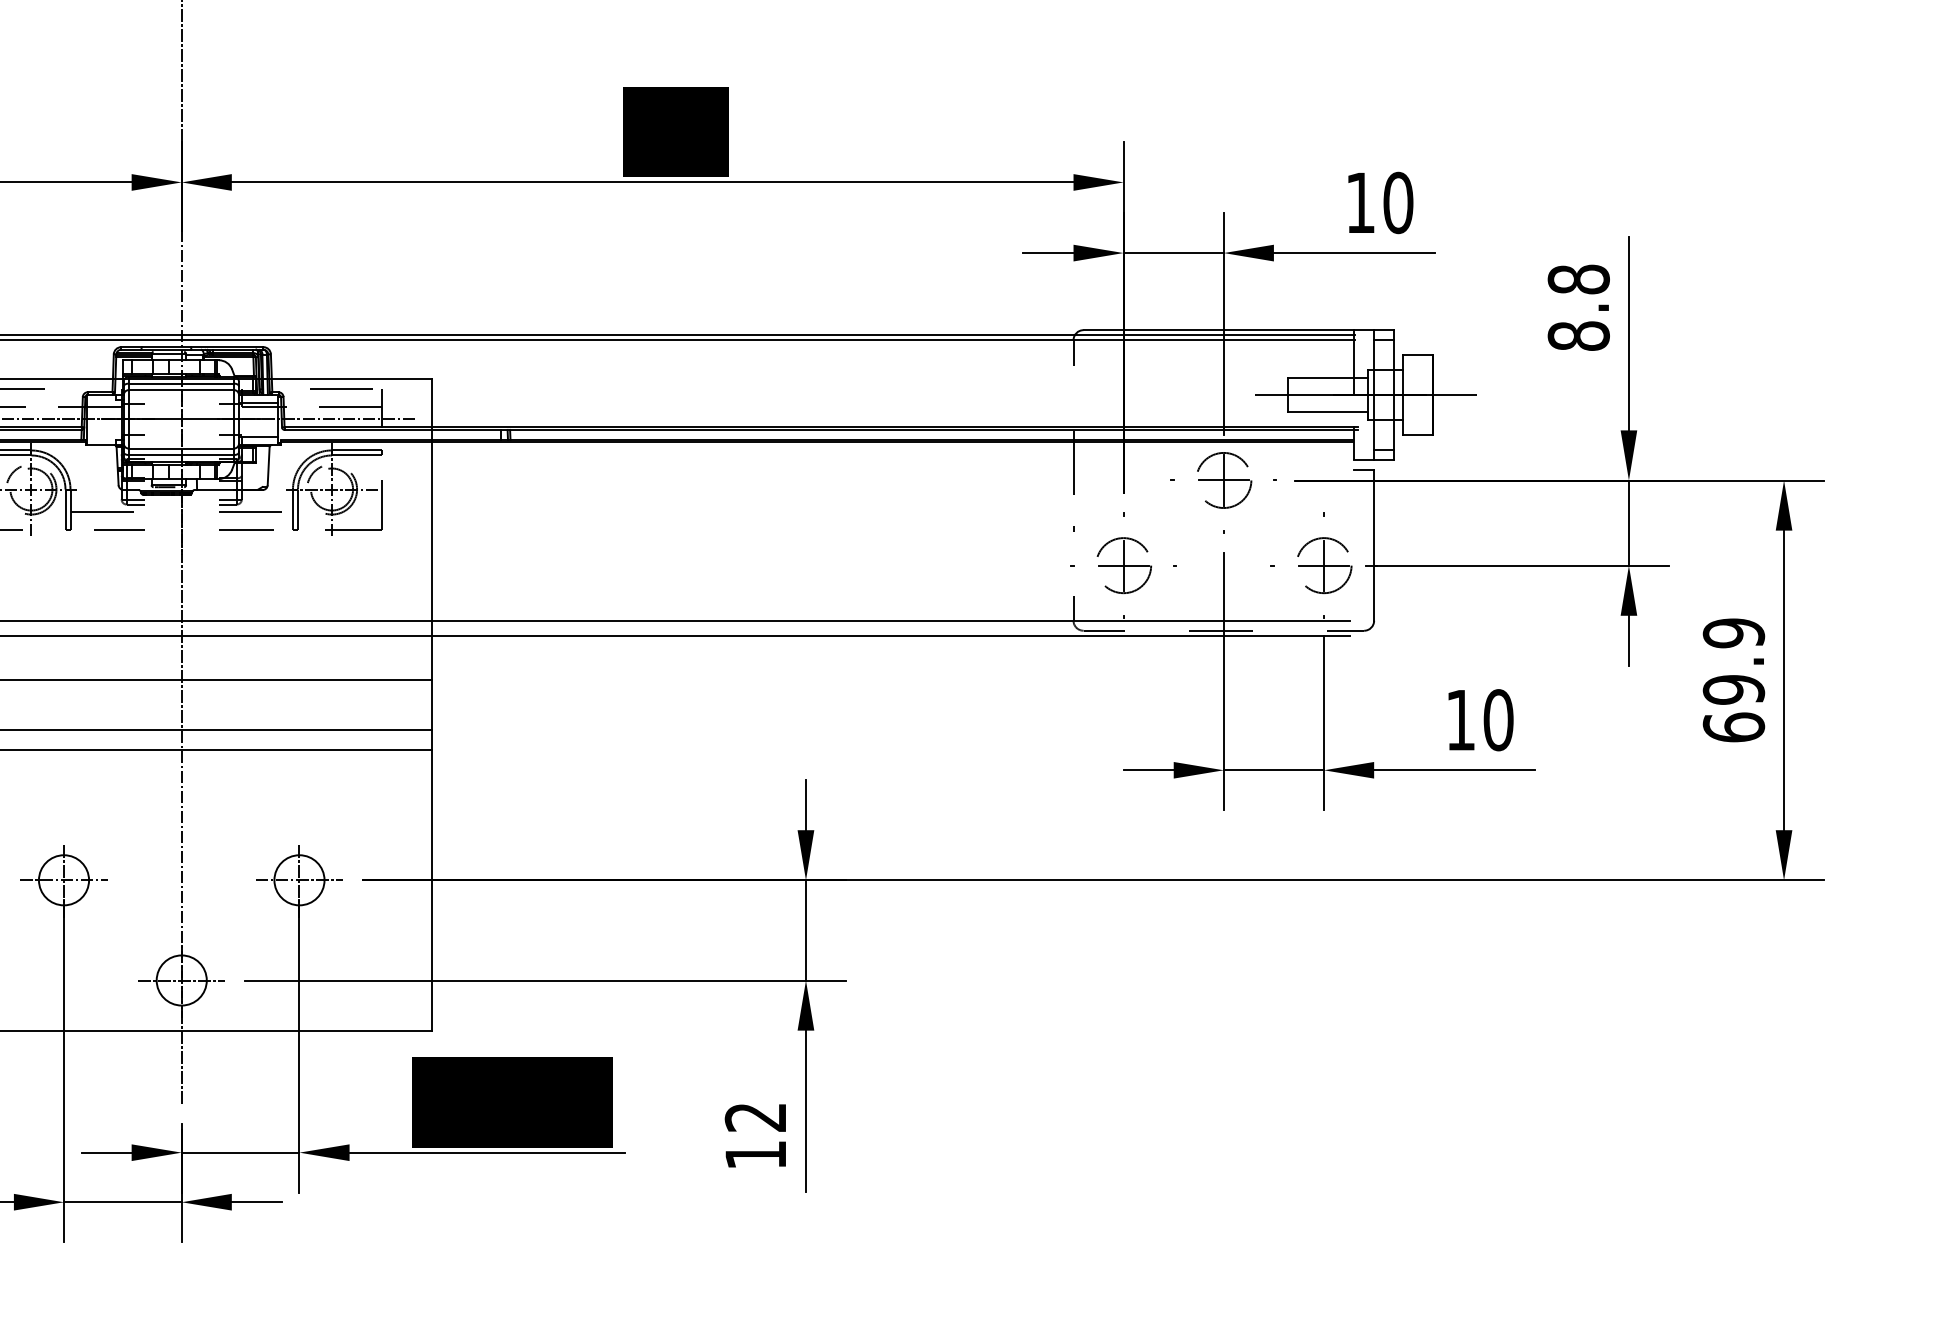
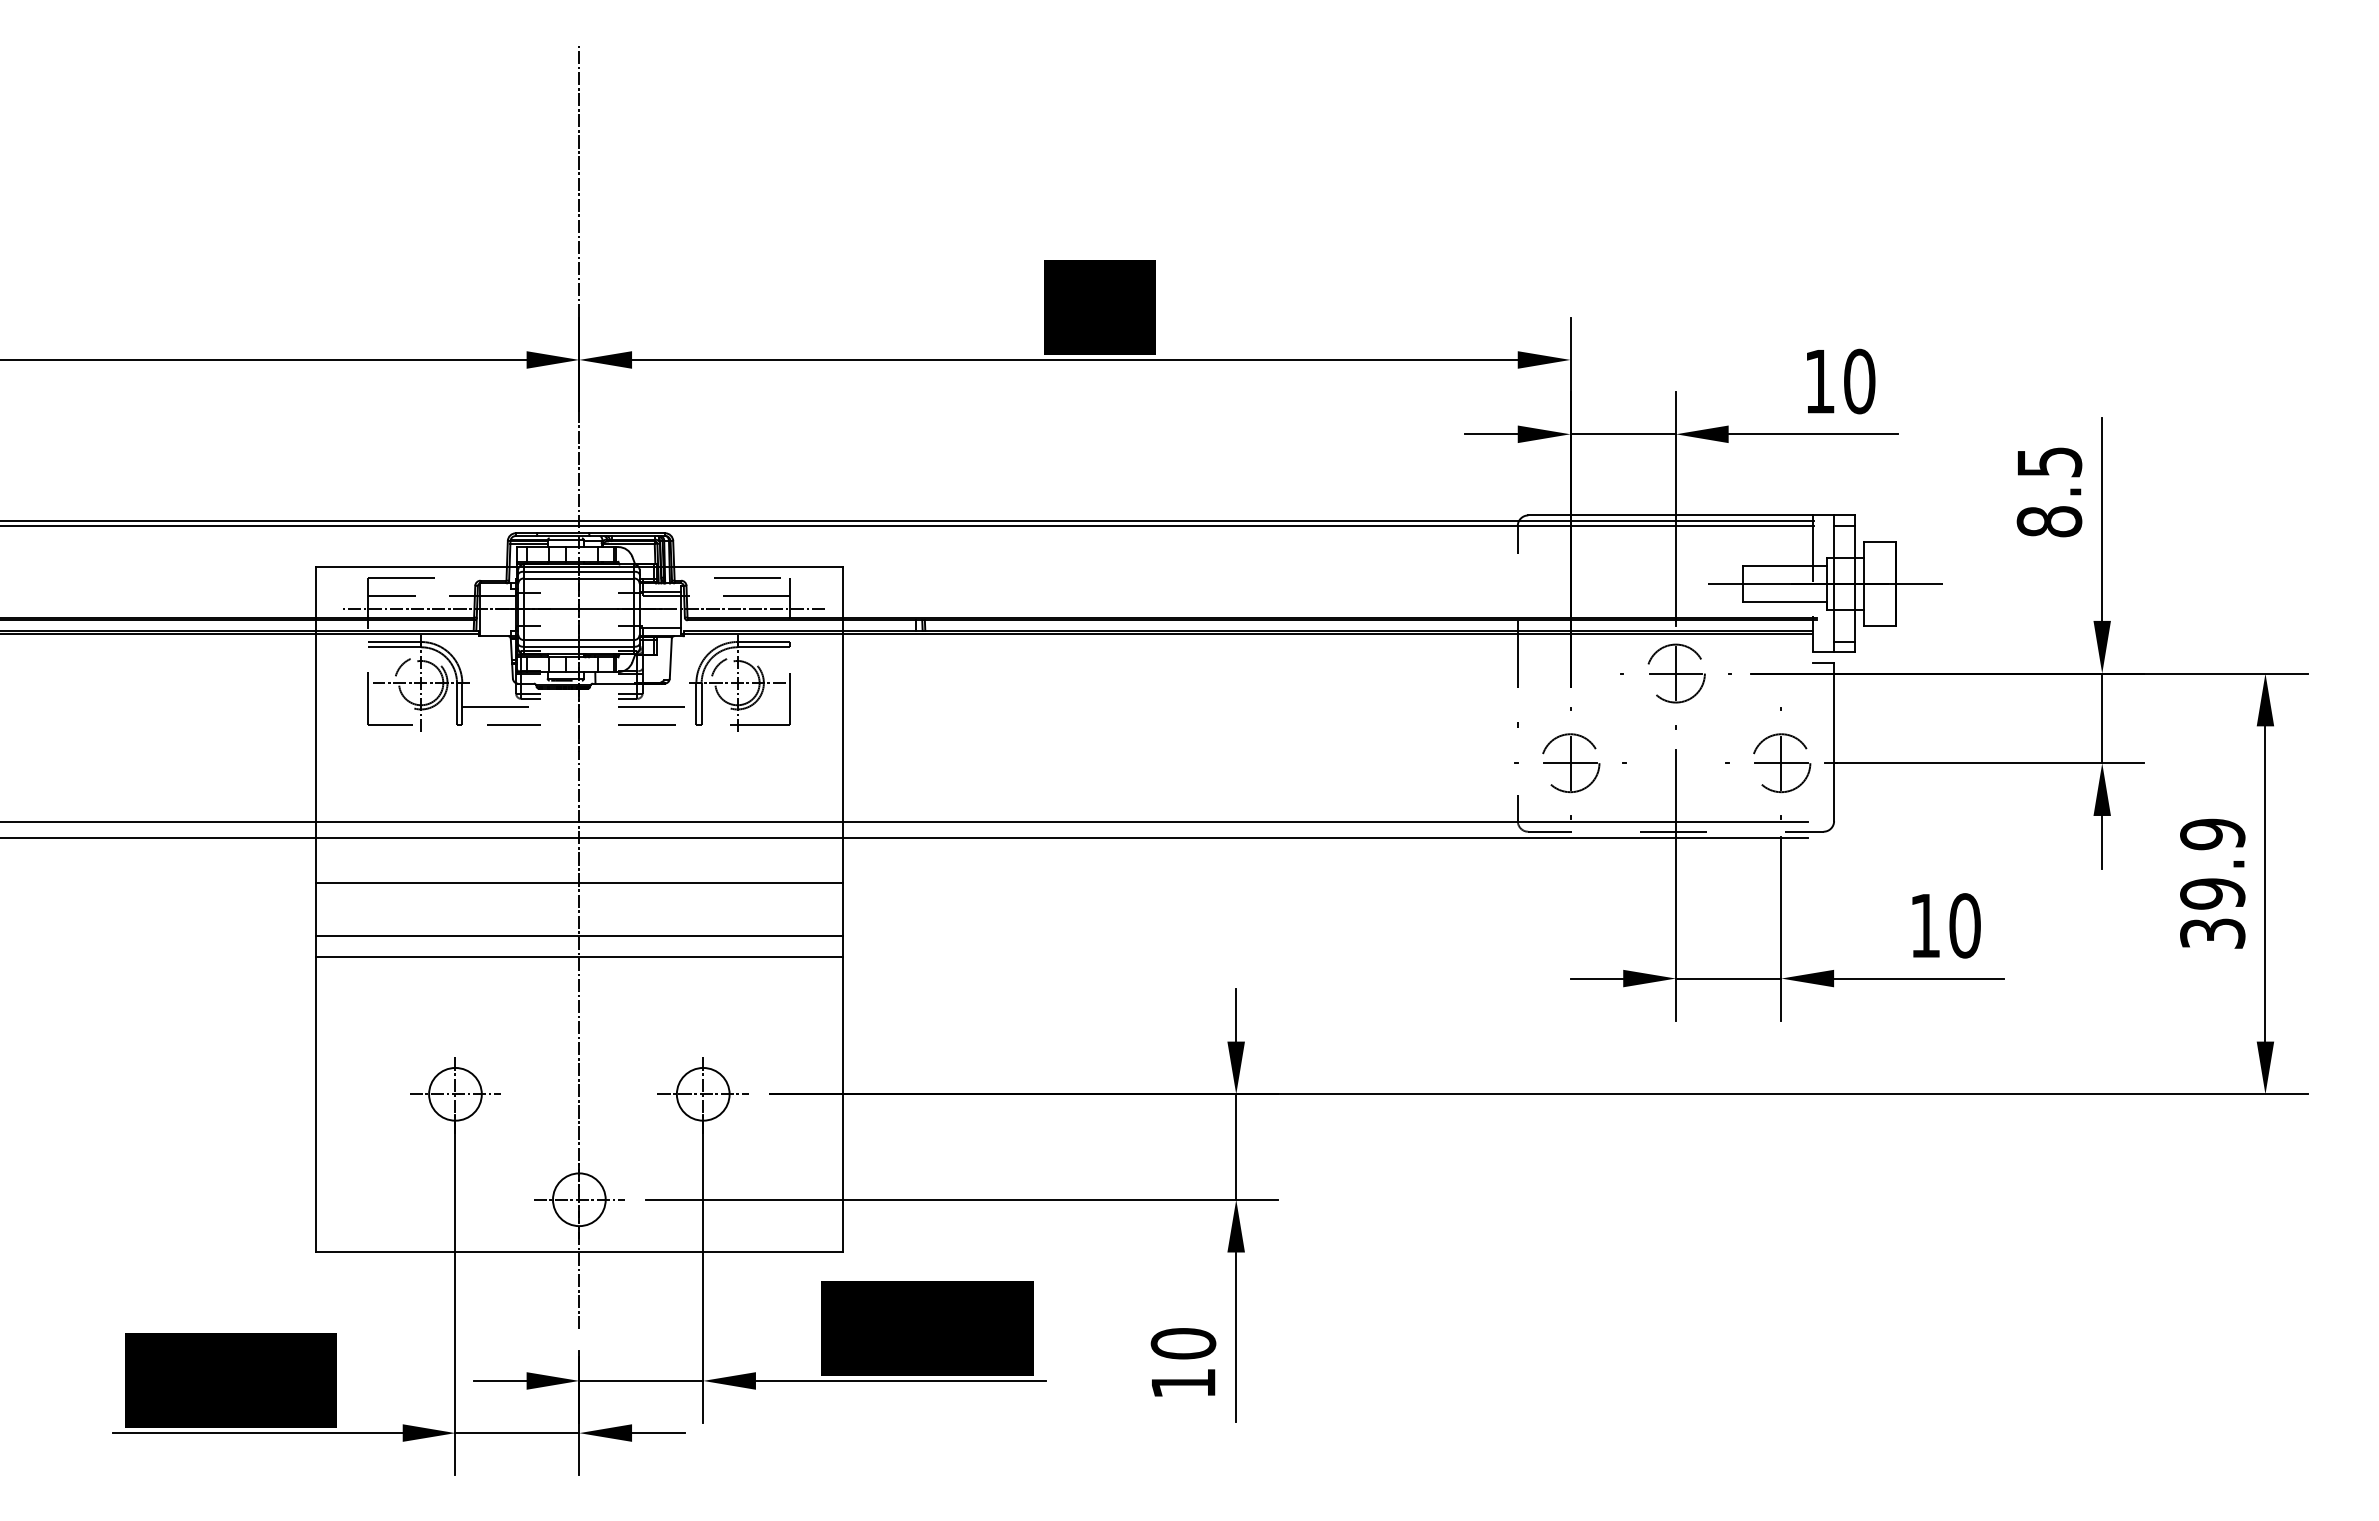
text: (1578, 278) -> (2049, 461), 8.8 -> 8.5
text: (1733, 727) -> (2212, 933), 69.9 -> 39.9
text: (755, 1117) -> (1183, 1343), 12 -> 10

